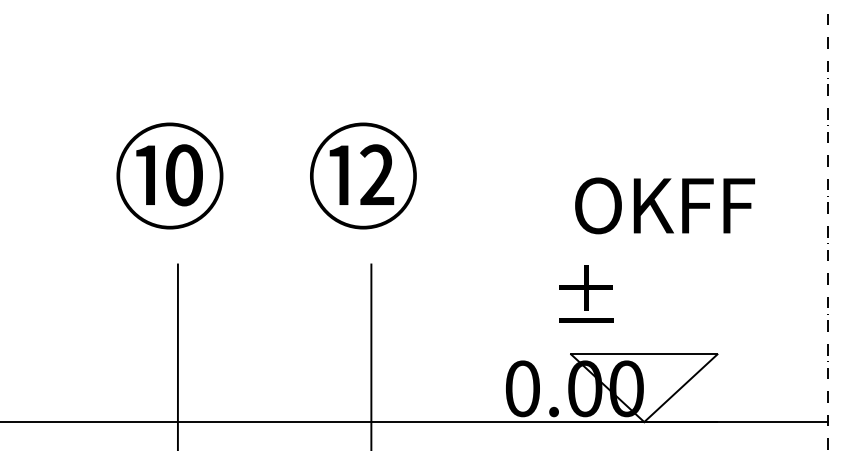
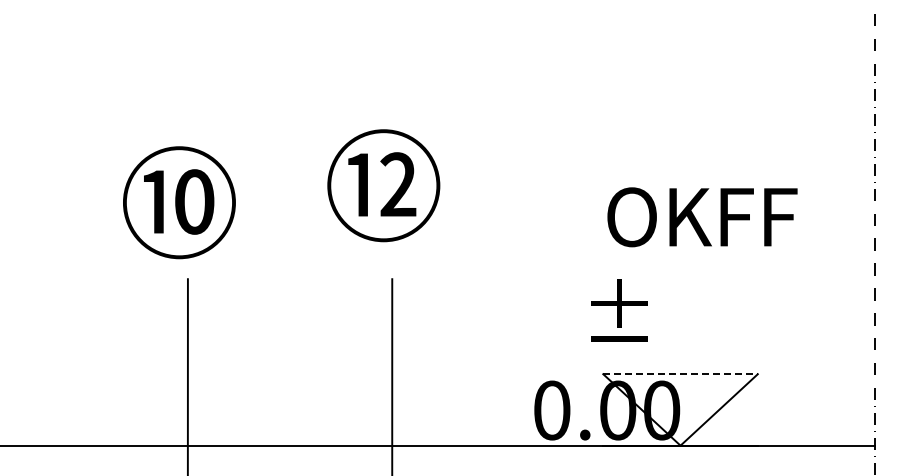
text: (169, 175) -> (179, 202), moved
line: (645, 354) -> (681, 374), solid -> dashed

